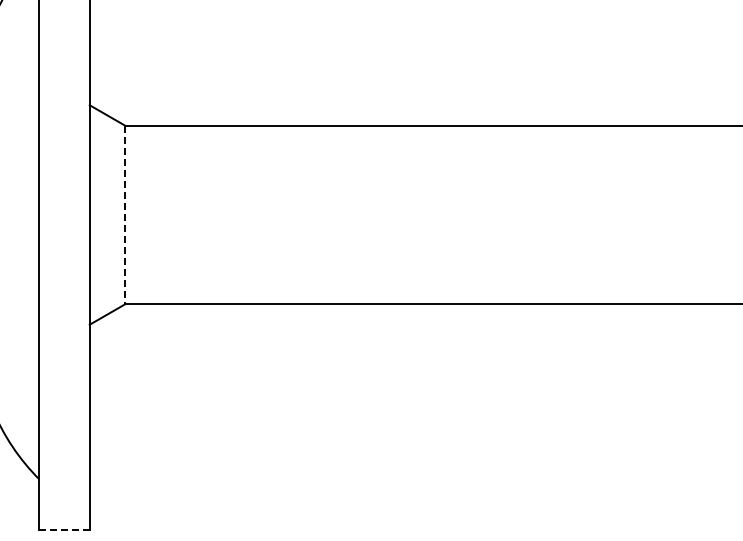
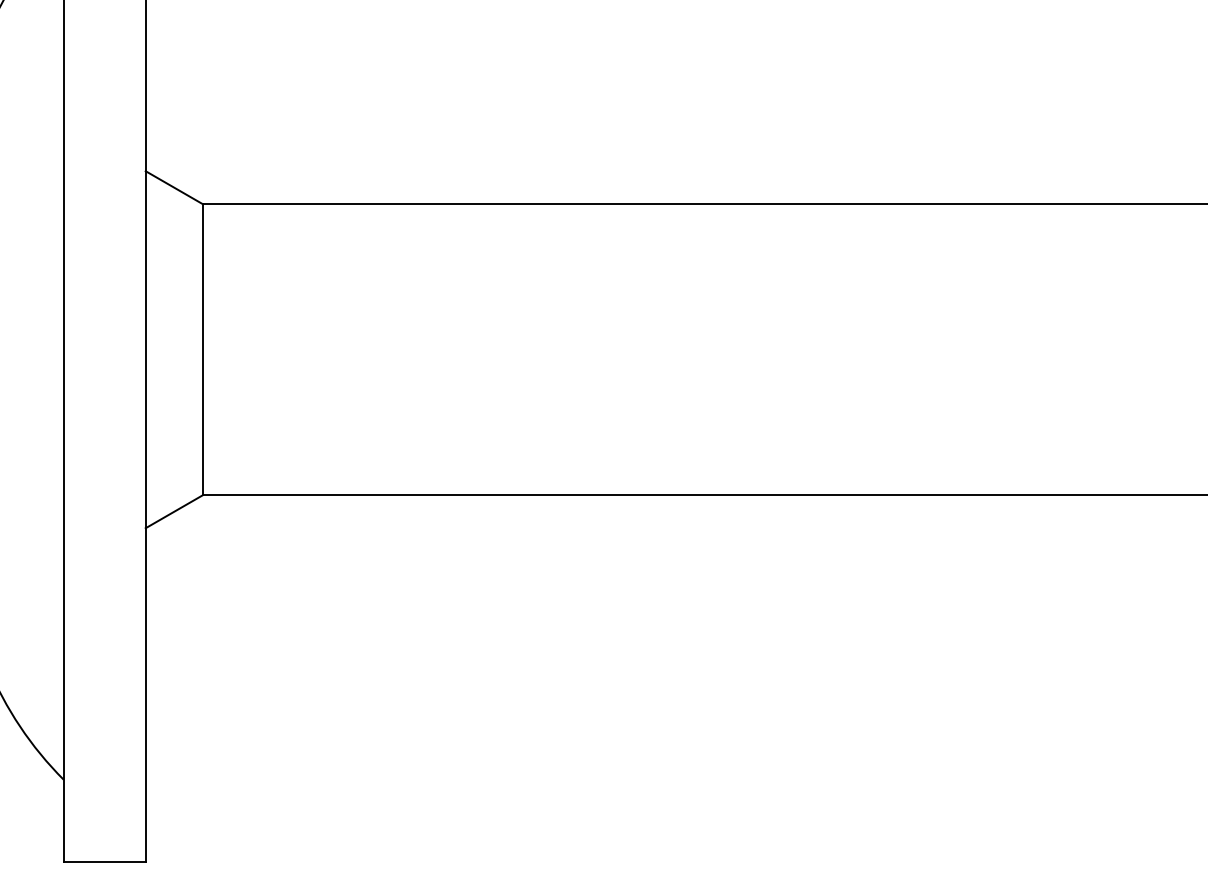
line: (125, 215) -> (203, 350), dashed -> solid
line: (64, 529) -> (104, 861), dashed -> solid

